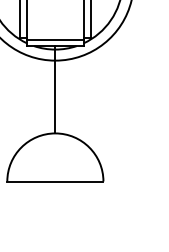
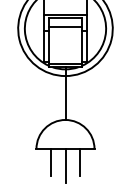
line: (30, 203) -> (50, 162), added
line: (80, 203) -> (80, 162), added
line: (55, 208) -> (65, 165), added

